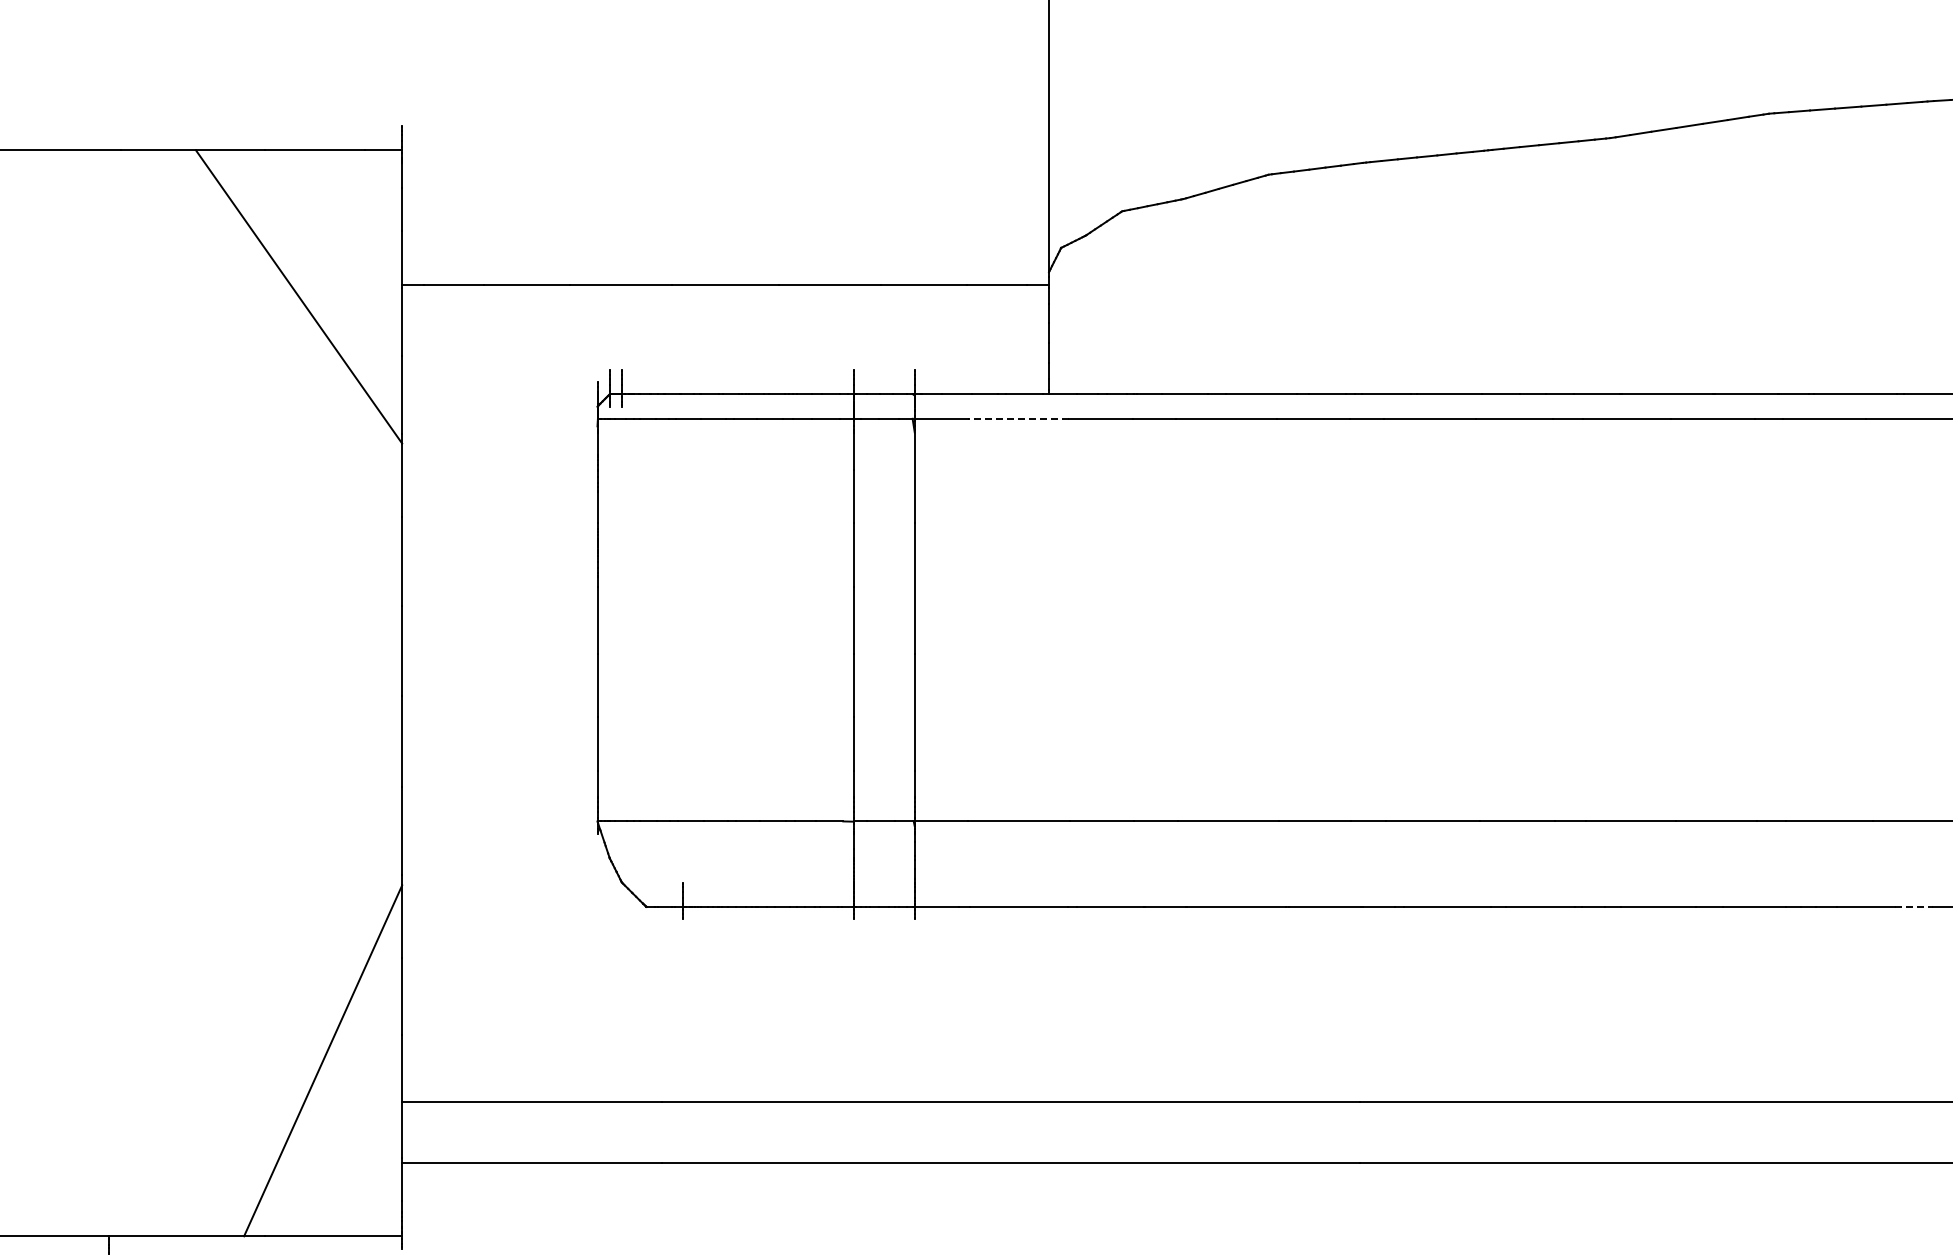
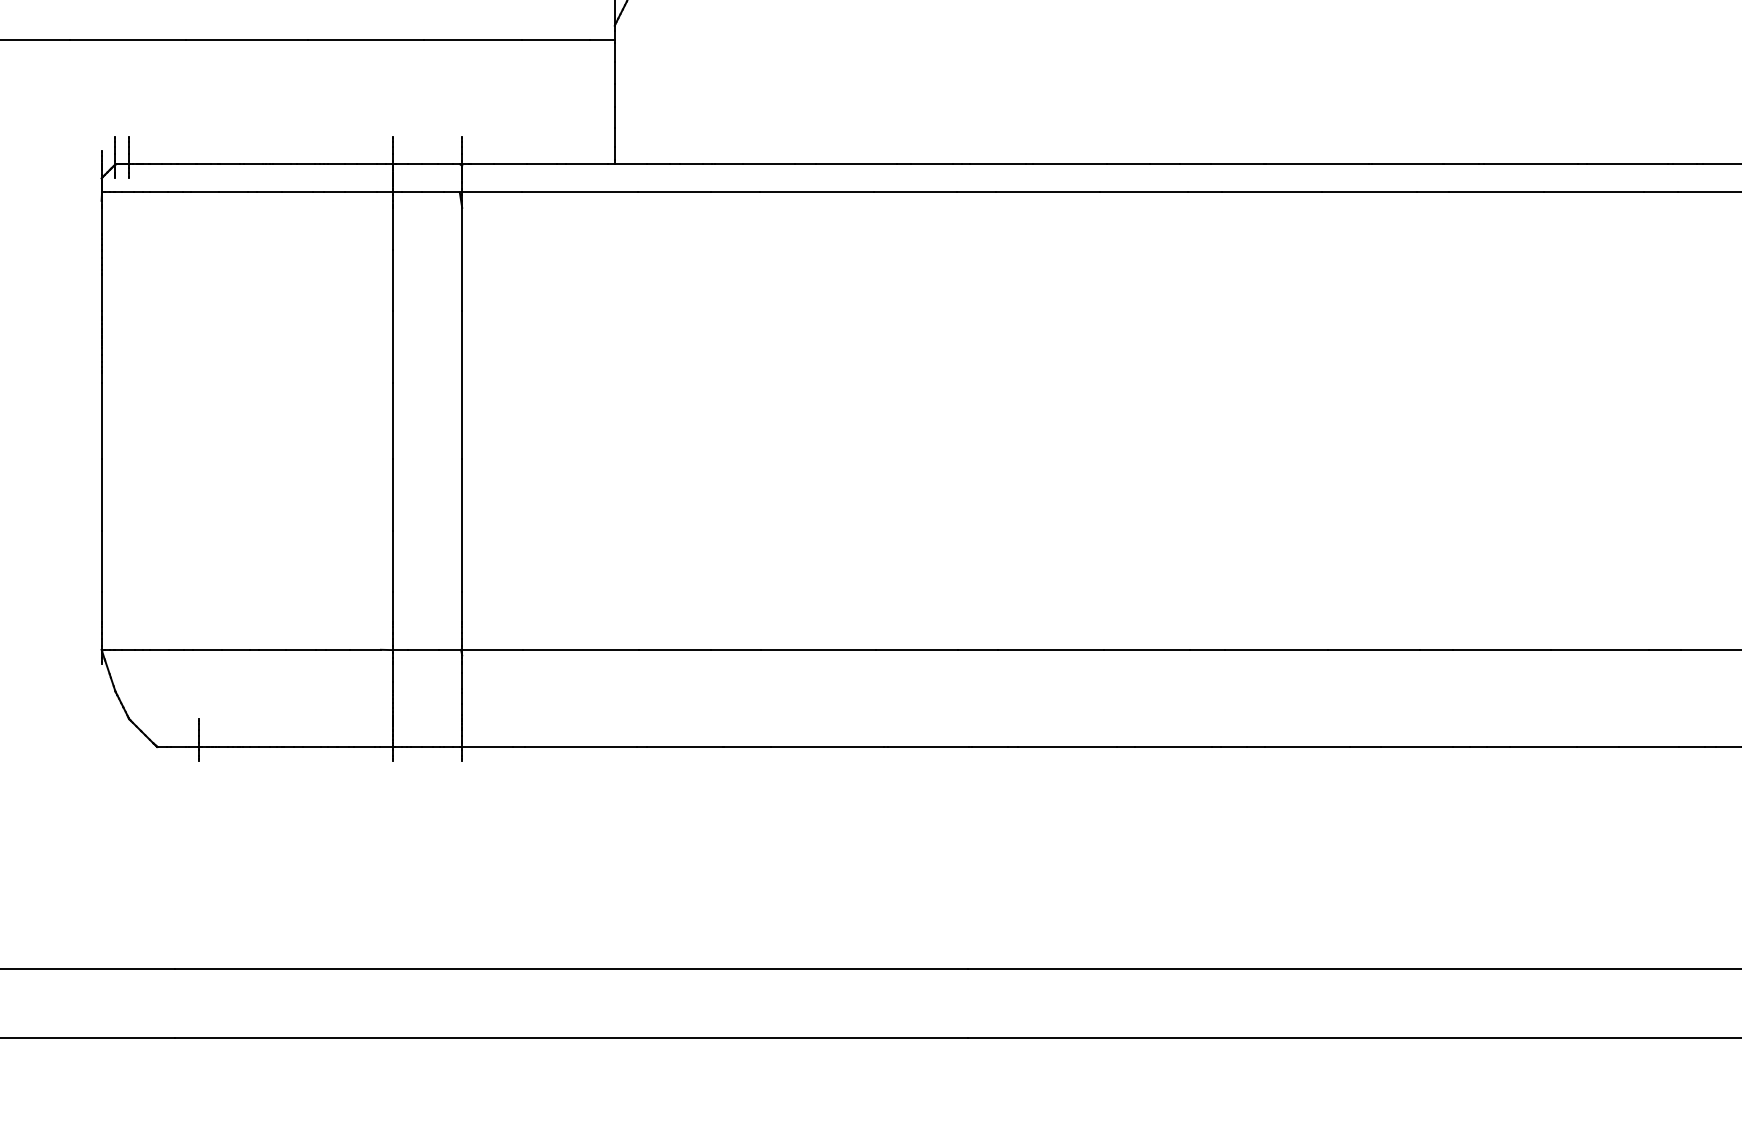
line: (1018, 418) -> (580, 191), dashed -> solid
line: (1913, 906) -> (1597, 746), dashed -> solid

